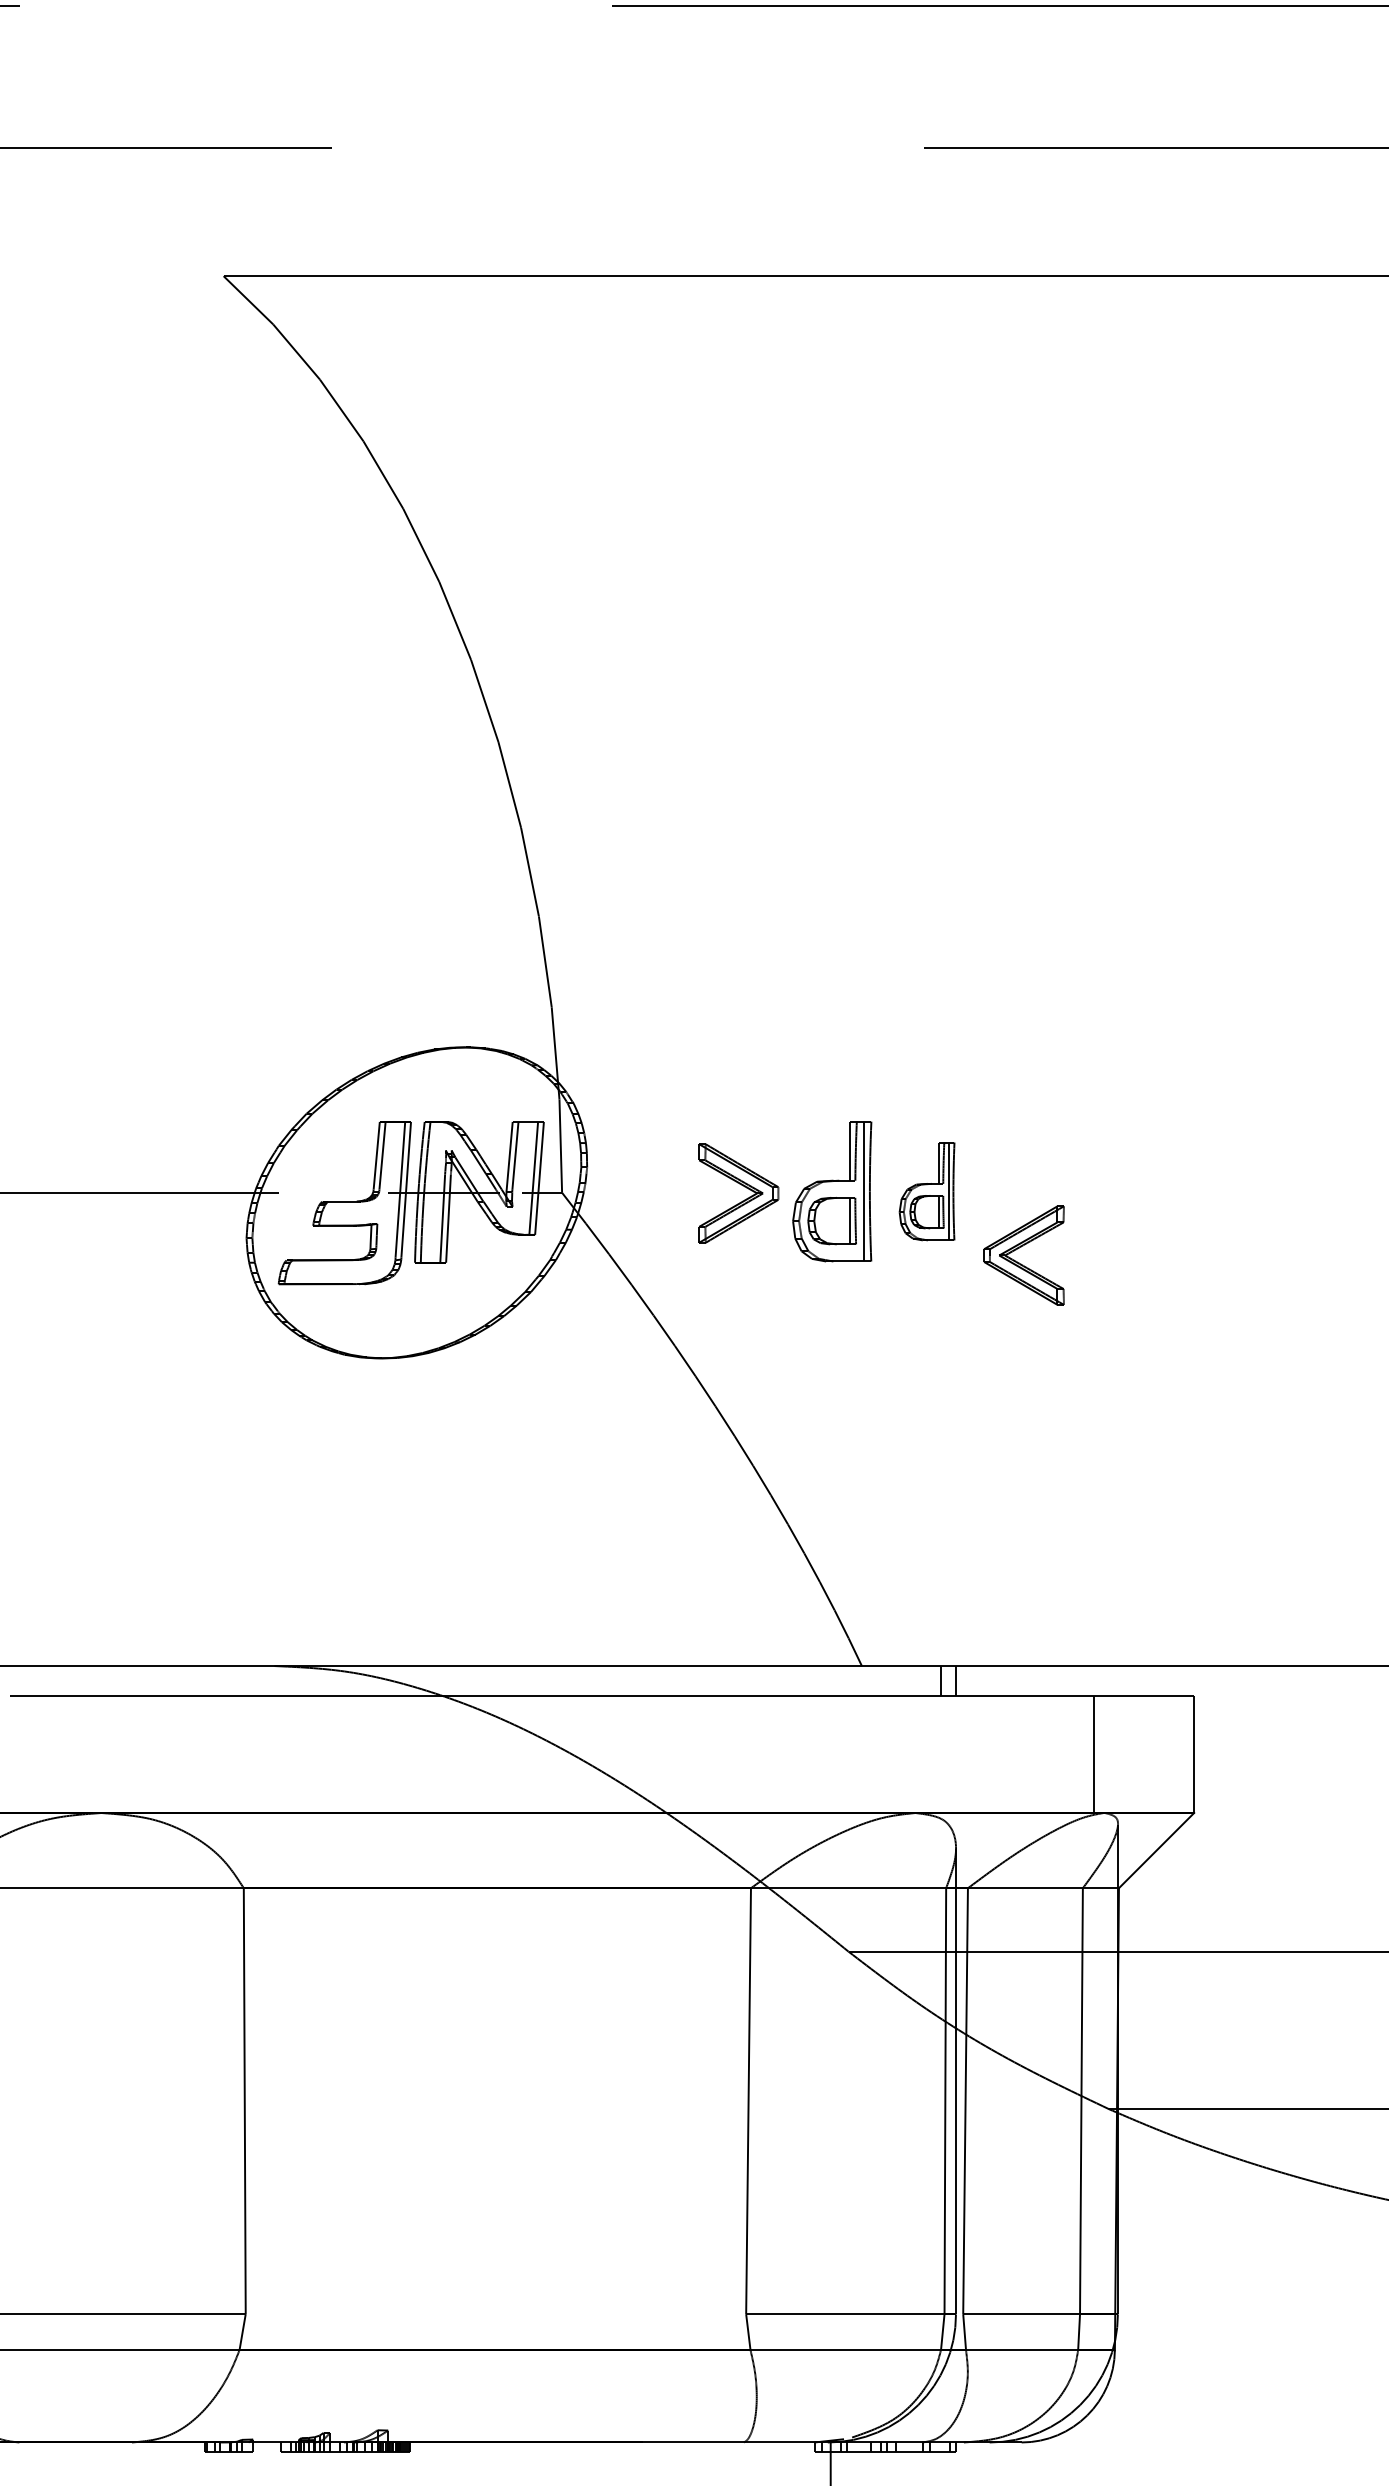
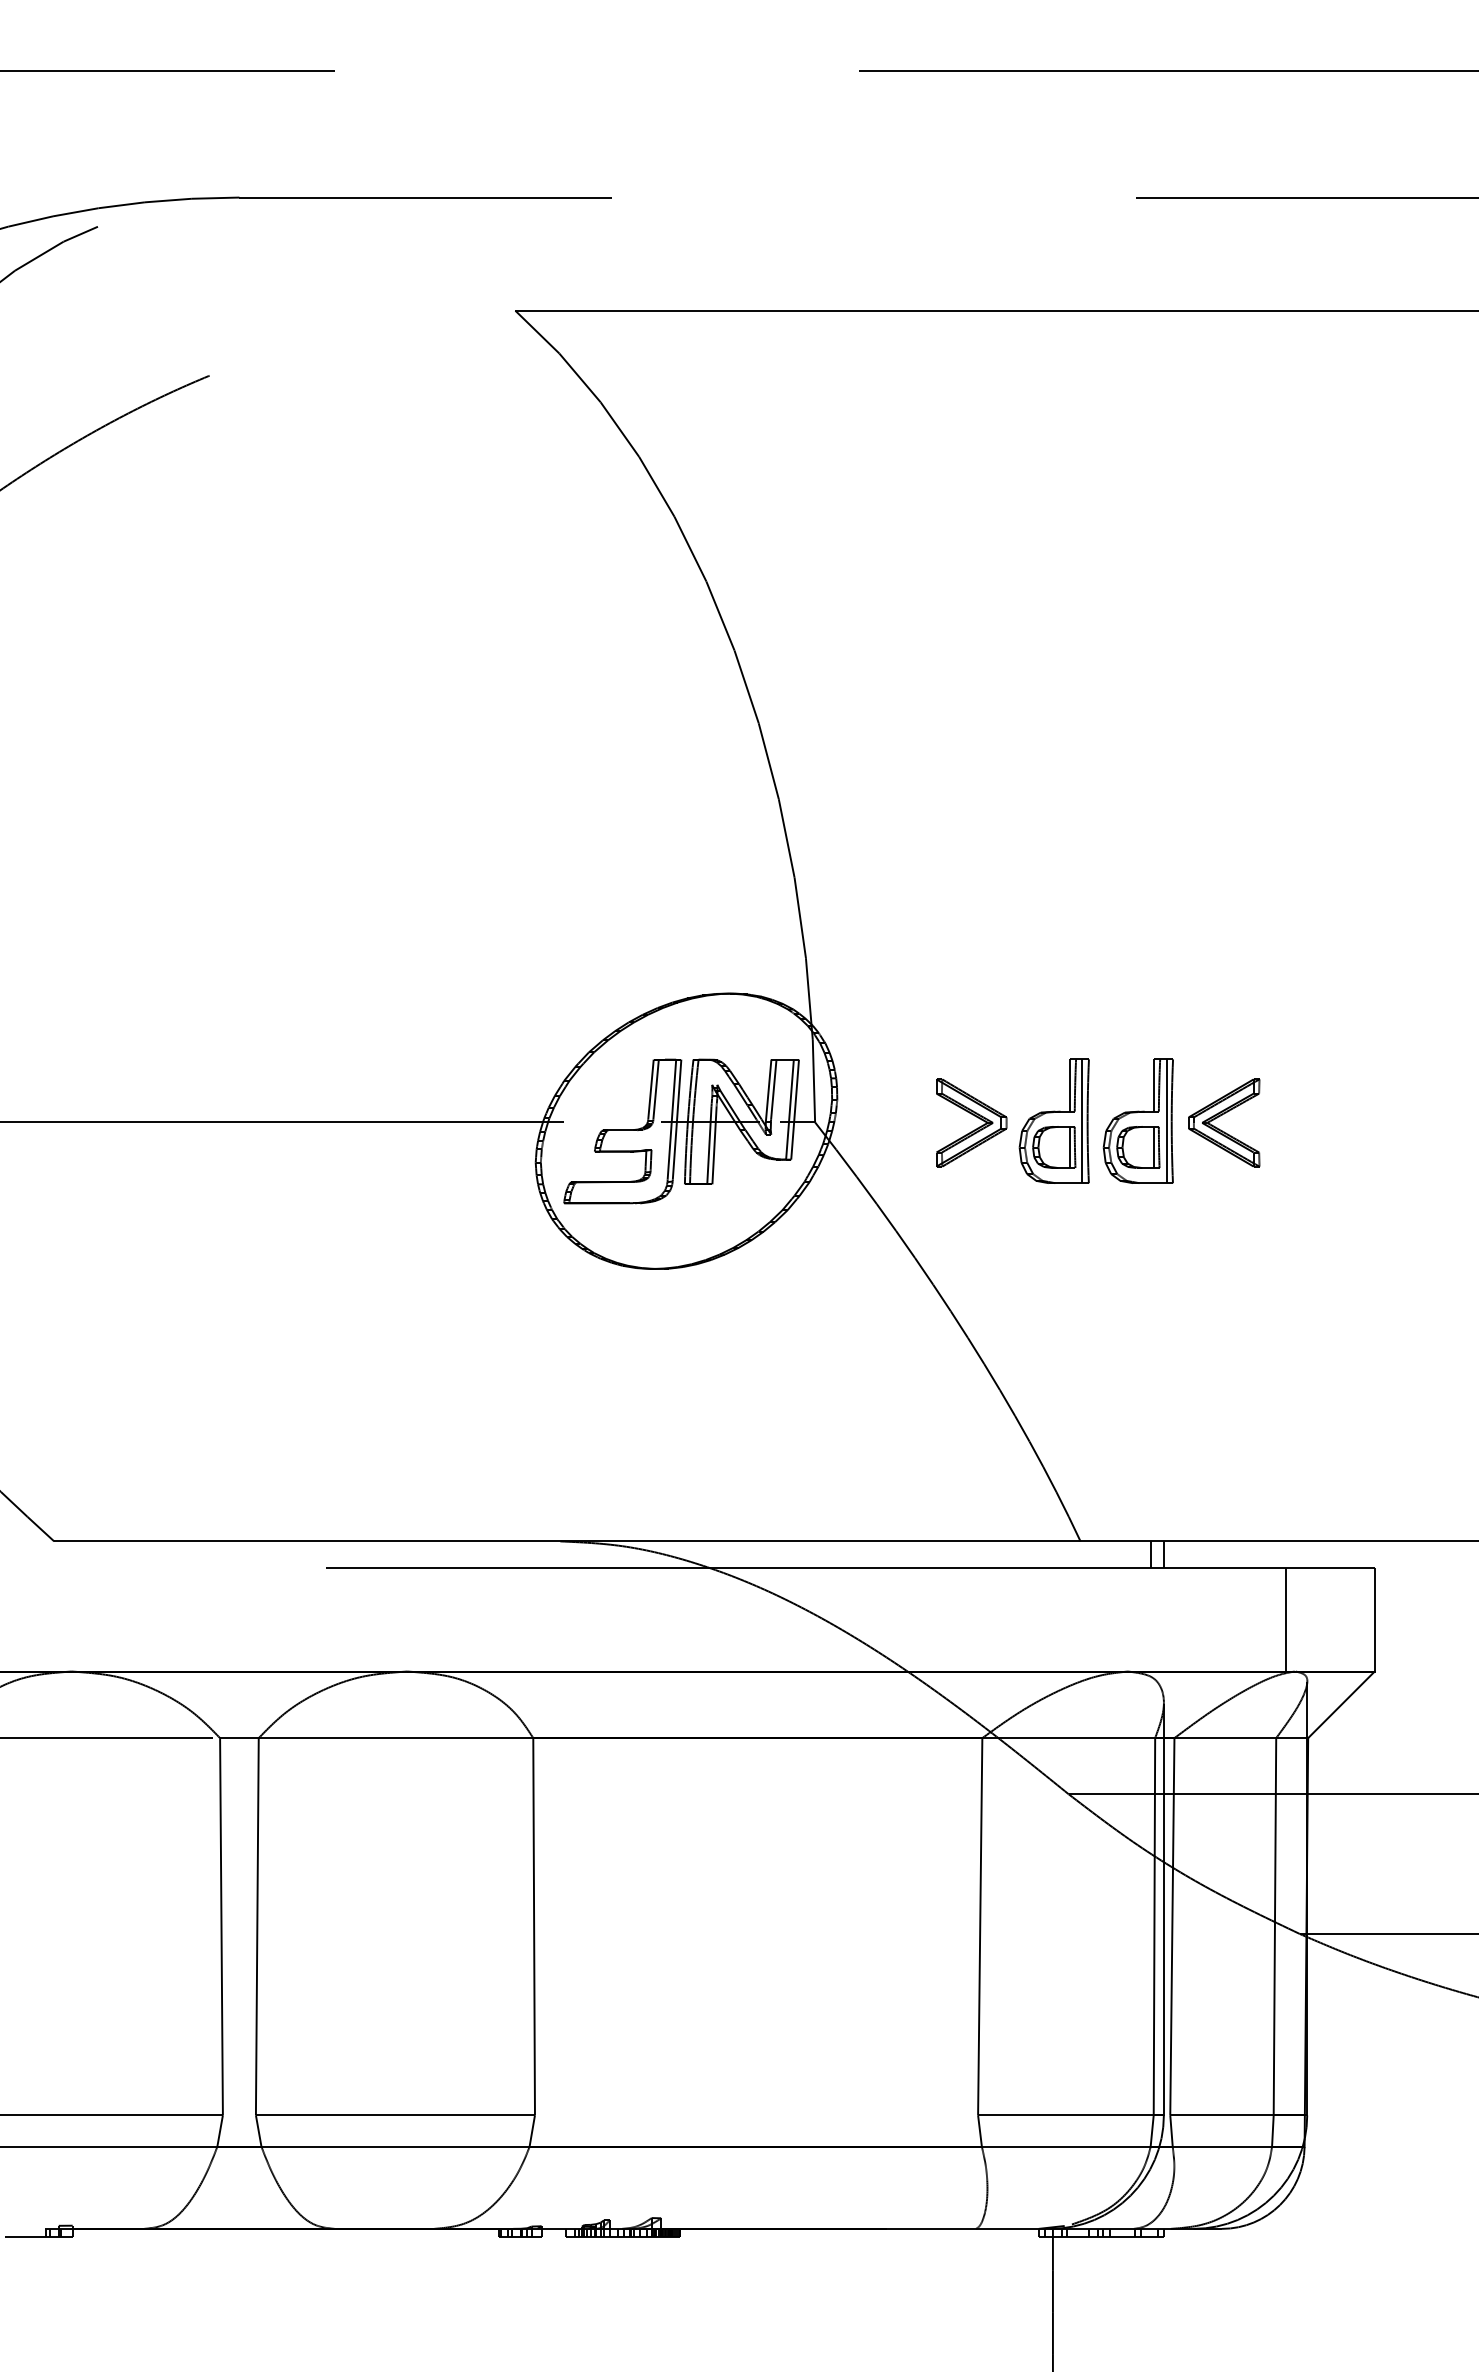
part: (926, 1190) -> (1137, 1120), size x1.43
part: (1018, 1249) -> (1219, 1117), moved

